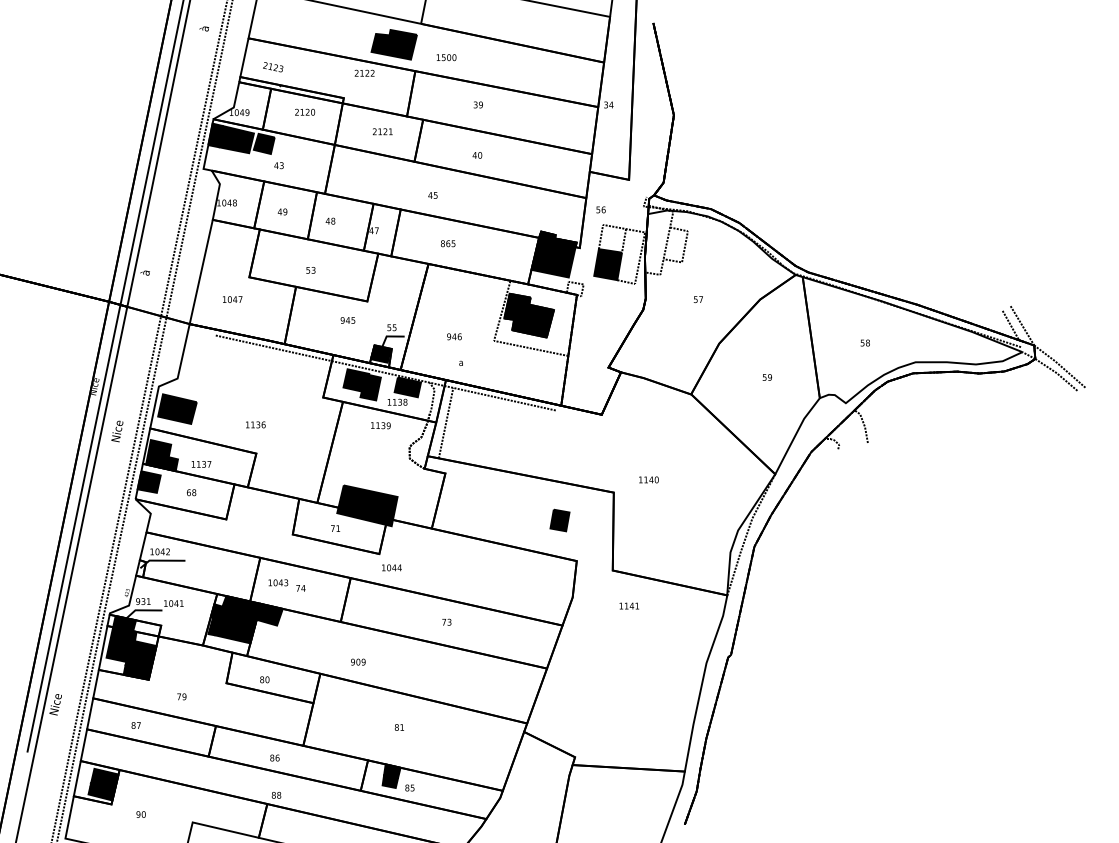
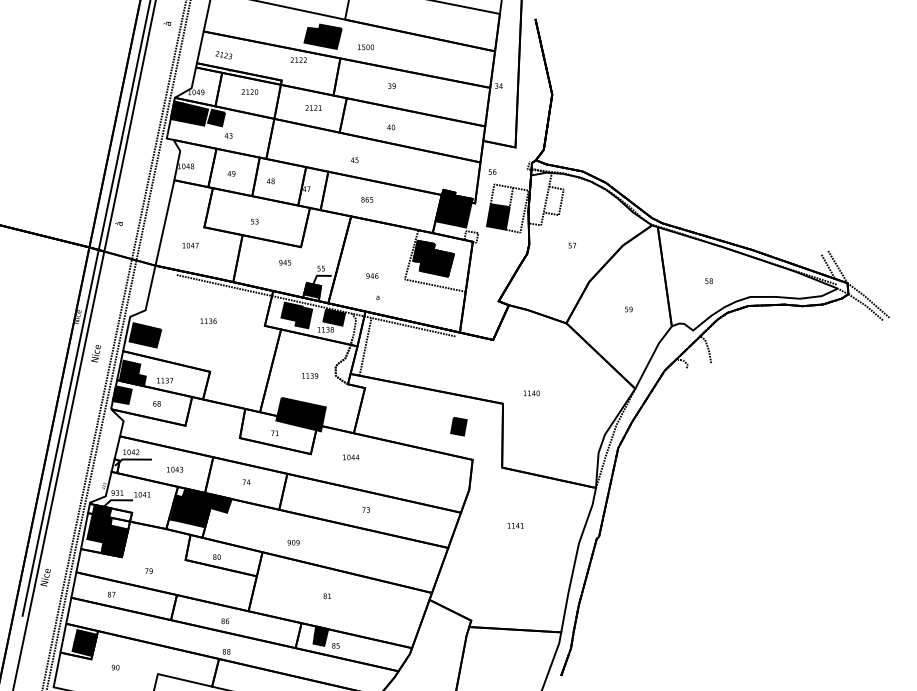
text: (255, 425) -> (208, 321), moved
text: (381, 425) -> (310, 375), moved
text: (392, 567) -> (351, 457), moved
text: (278, 582) -> (175, 469), moved
text: (629, 605) -> (515, 525), moved

